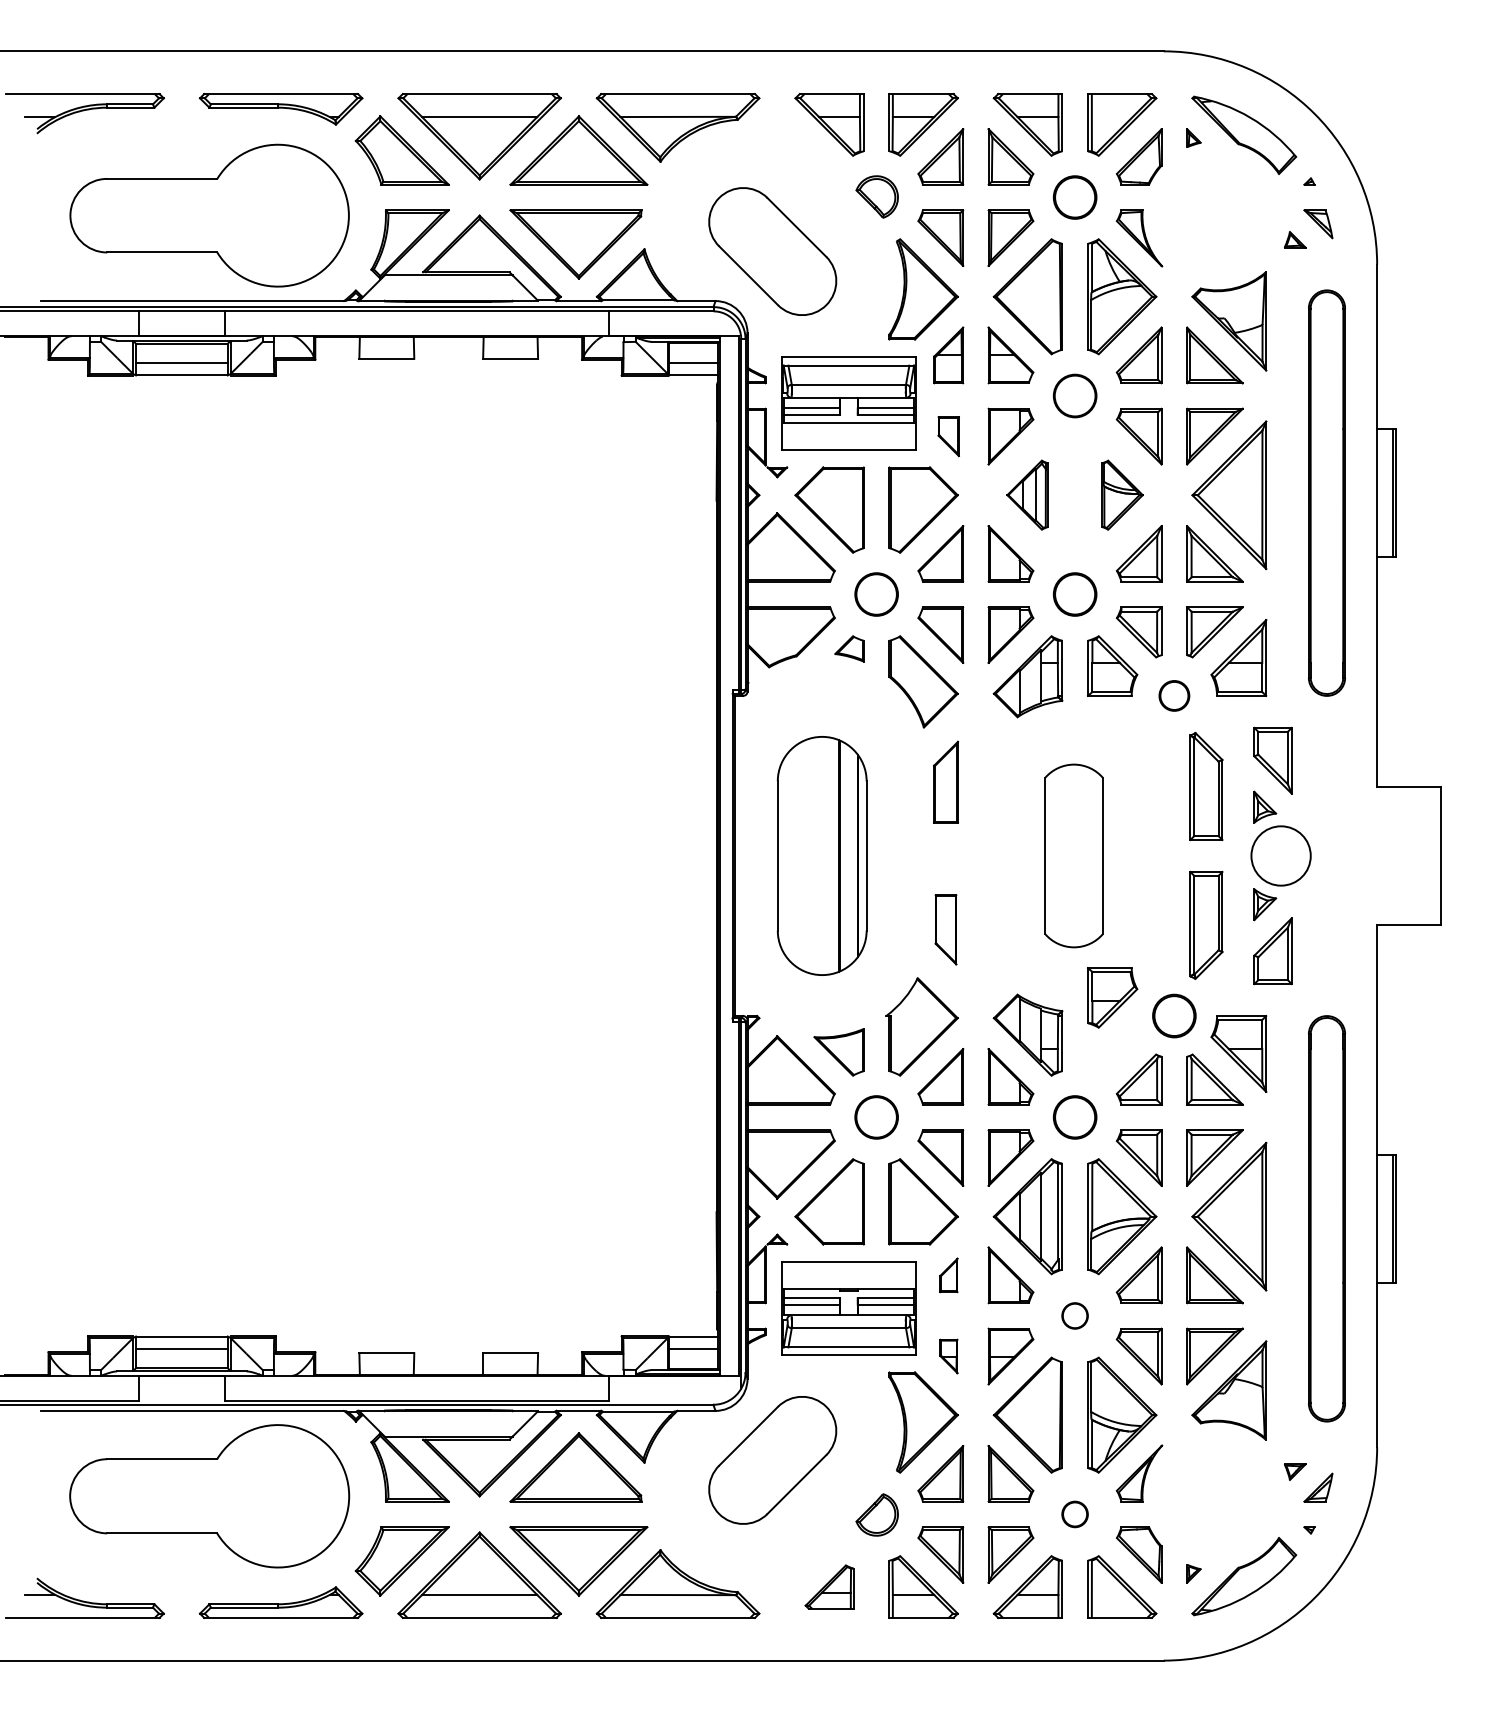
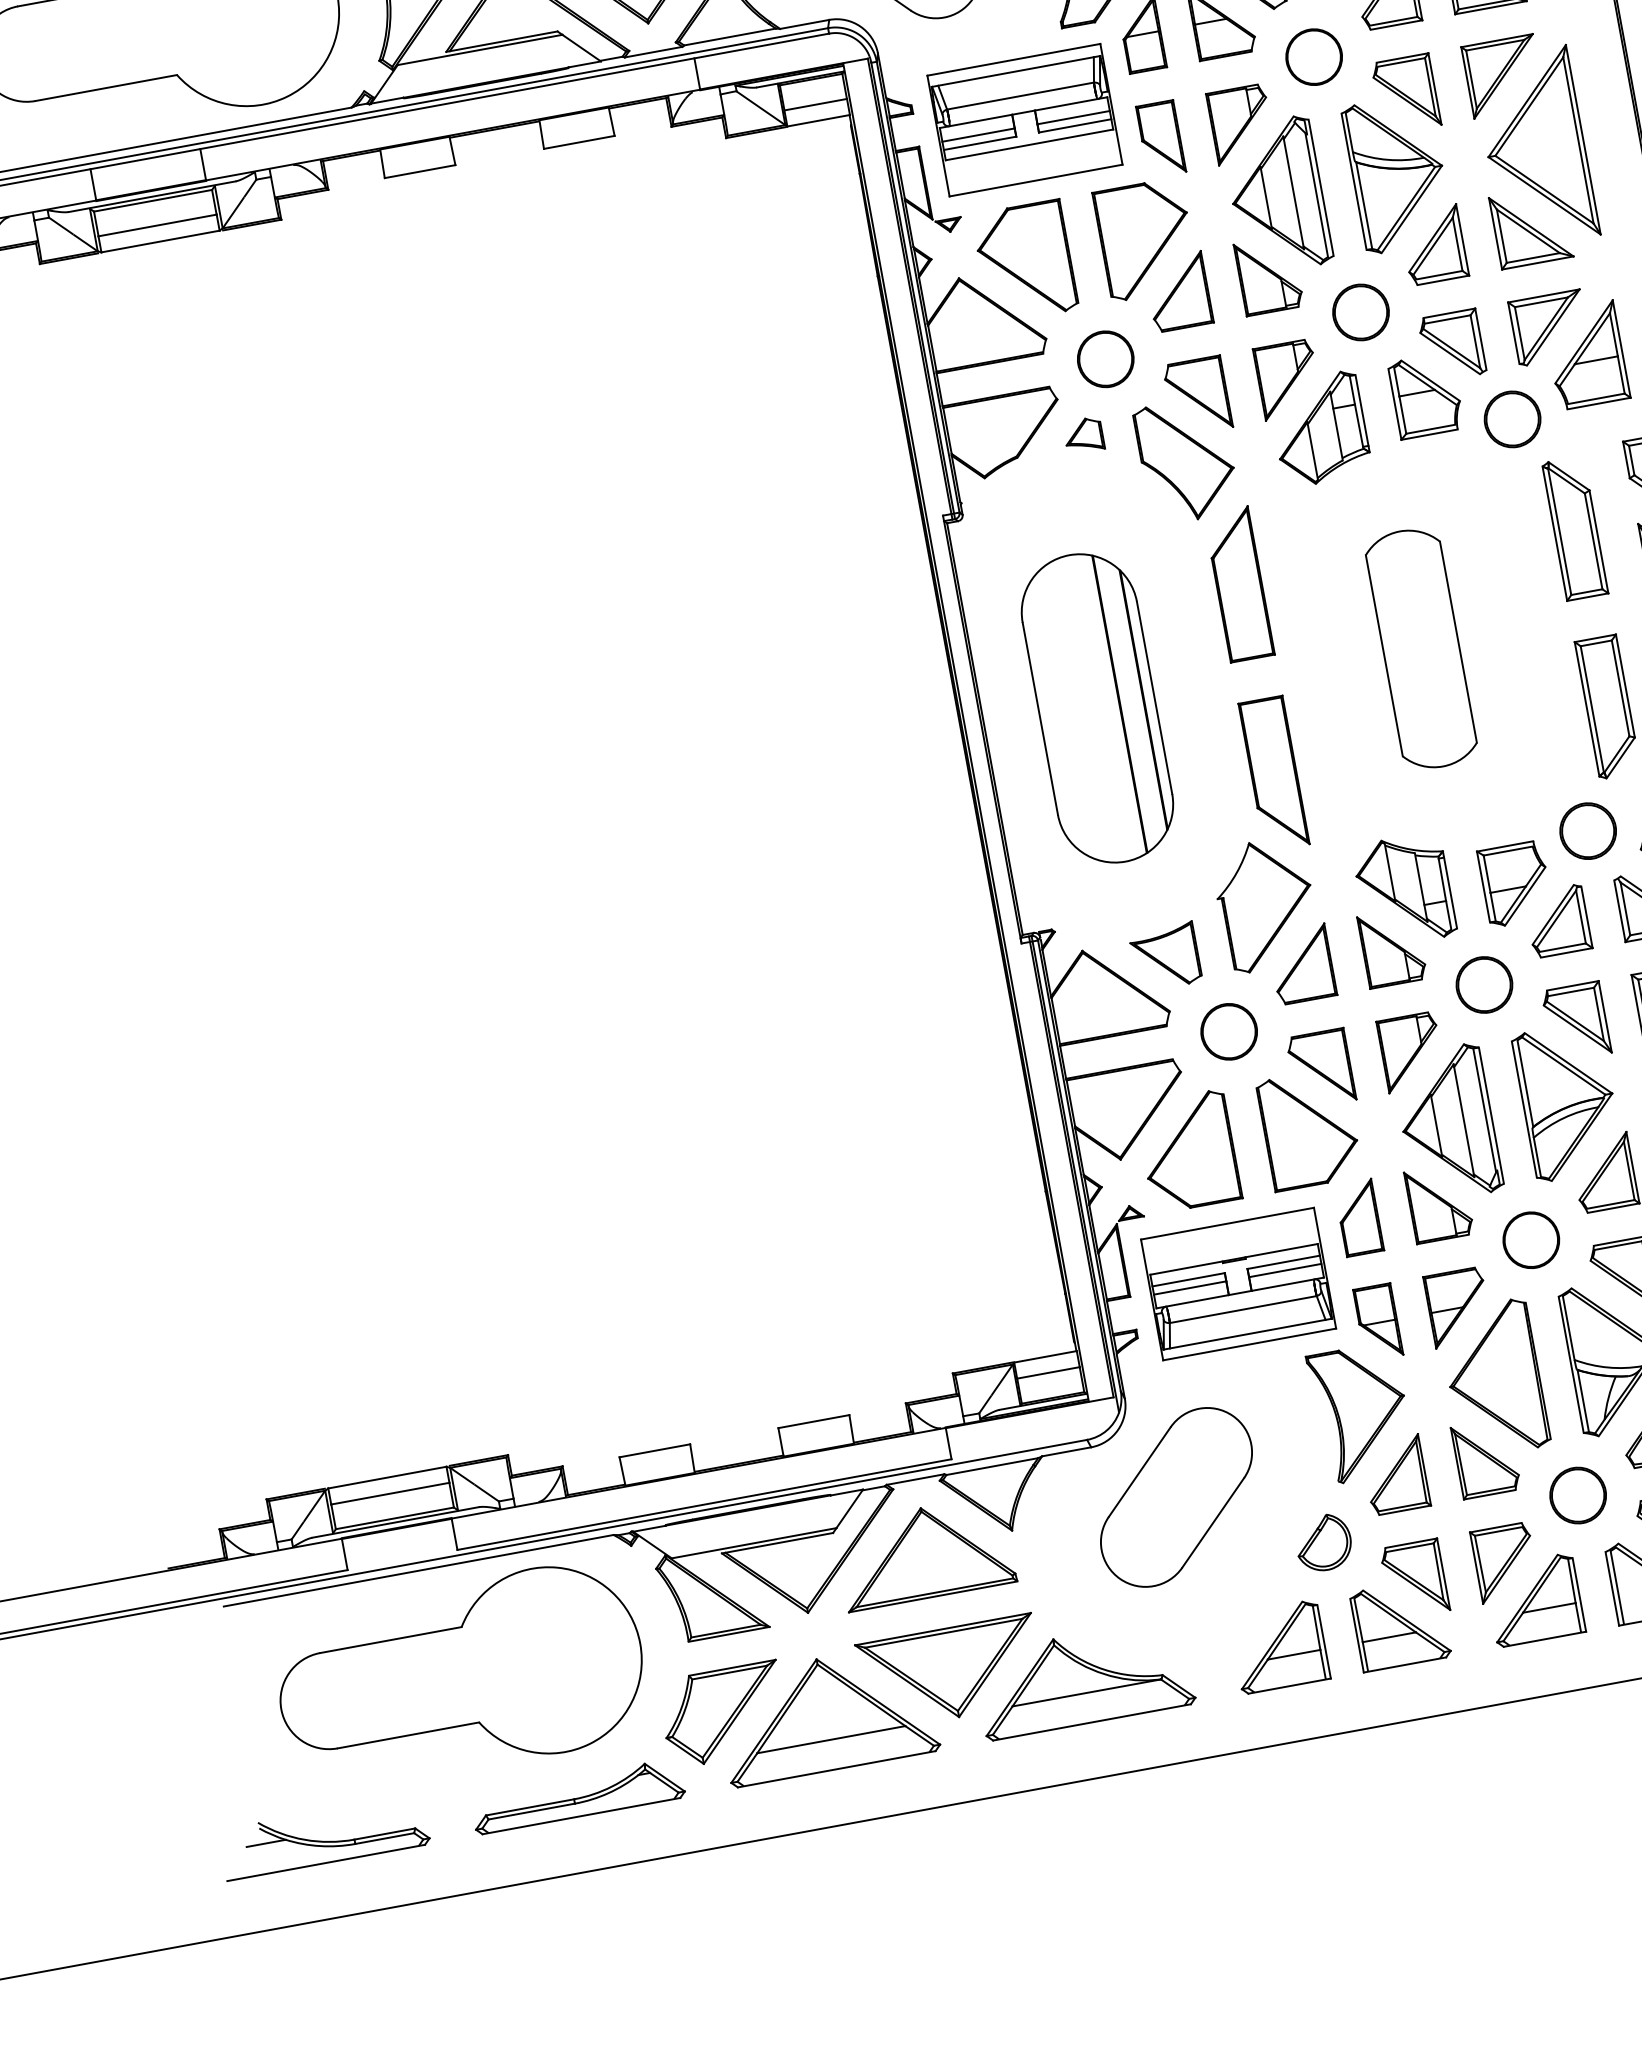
part: (948, 436) -> (1160, 139), size x1.43
part: (1027, 494) -> (1276, 195), size x1.67
part: (1122, 494) -> (1398, 172), size x1.67
part: (1174, 695) -> (1512, 418), size x1.43
part: (945, 781) -> (1238, 583), size x1.43
part: (945, 929) -> (1273, 773), size x1.67
part: (1112, 997) -> (1515, 883), moved
part: (948, 1275) -> (1358, 1218), size x1.67
part: (1074, 1315) -> (1530, 1239), size x1.67
part: (948, 1356) -> (1378, 1322), size x1.67
part: (1074, 1514) -> (1577, 1495), size x1.67
part: (829, 1586) -> (1279, 1646), size x1.43

